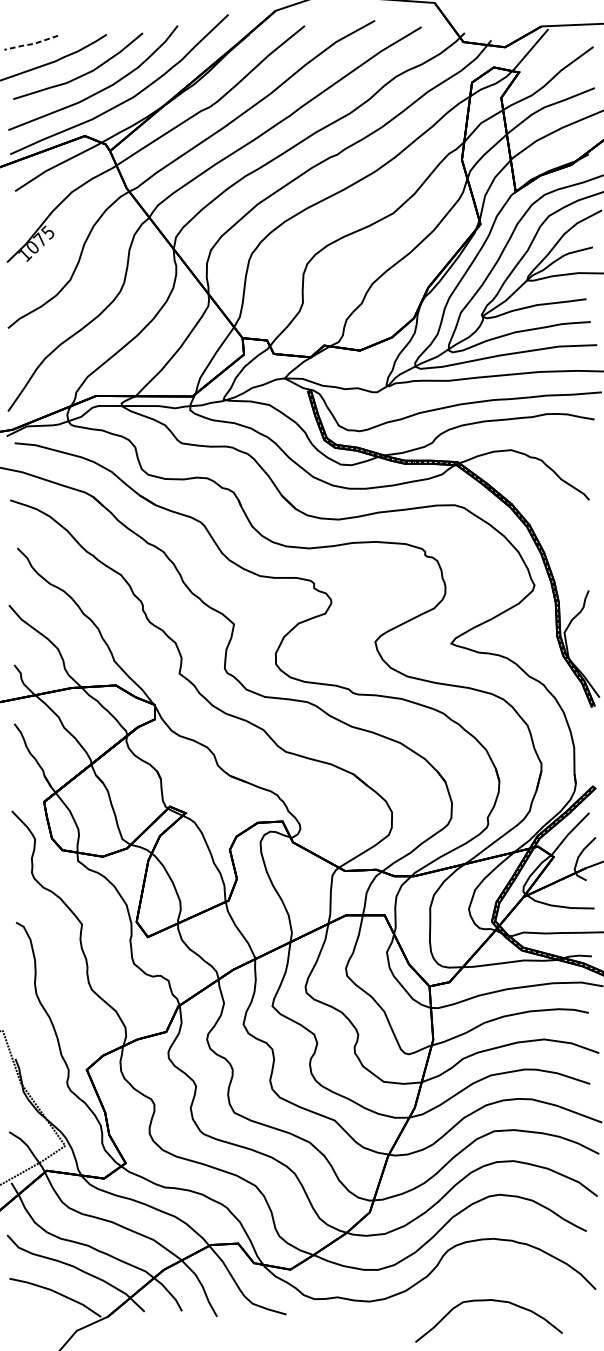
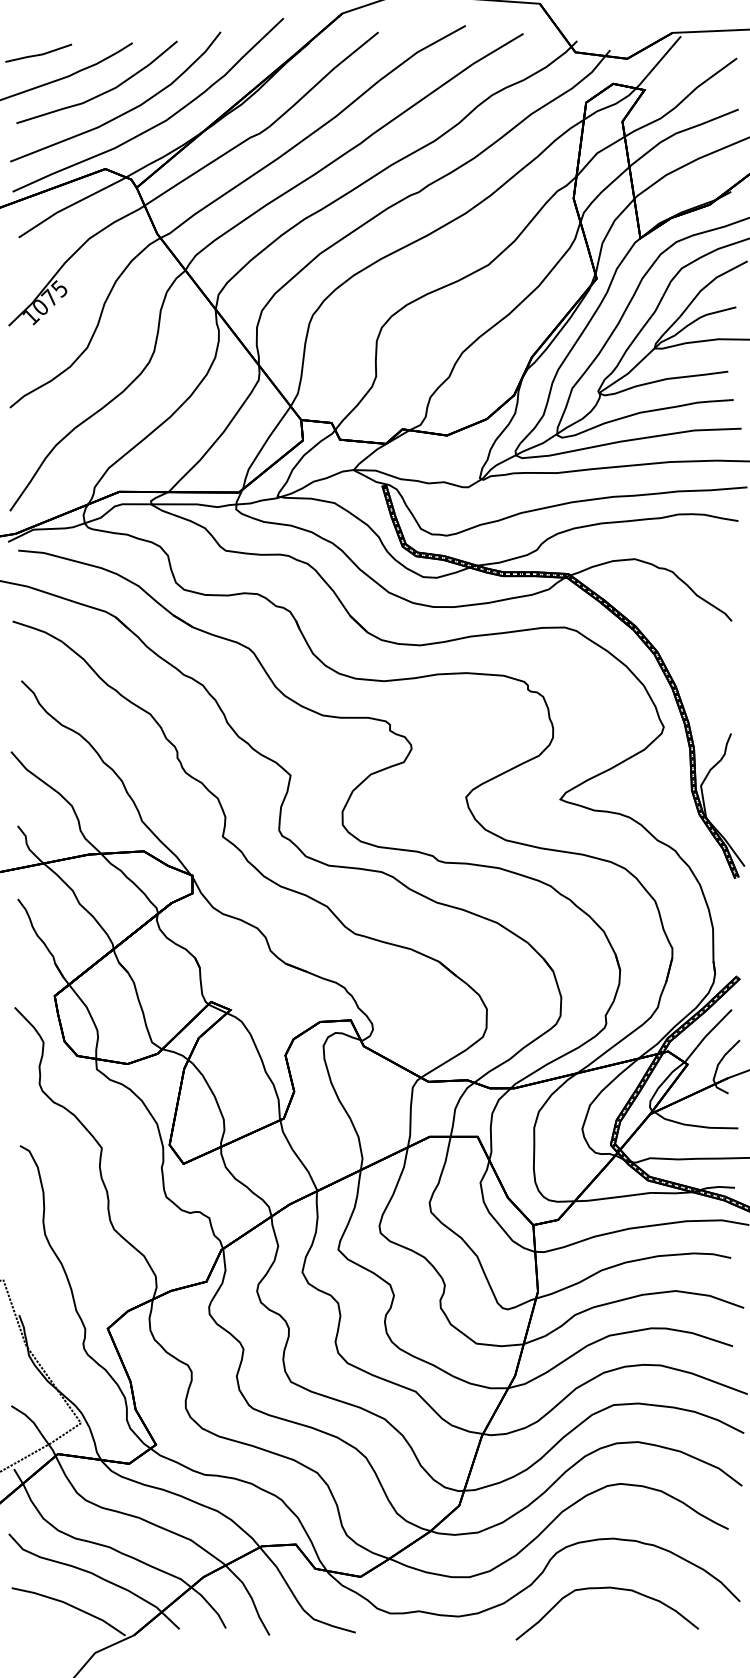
line: (31, 44) -> (38, 55), dashed -> solid
curve: (489, 1300) -> (607, 1588), moved

